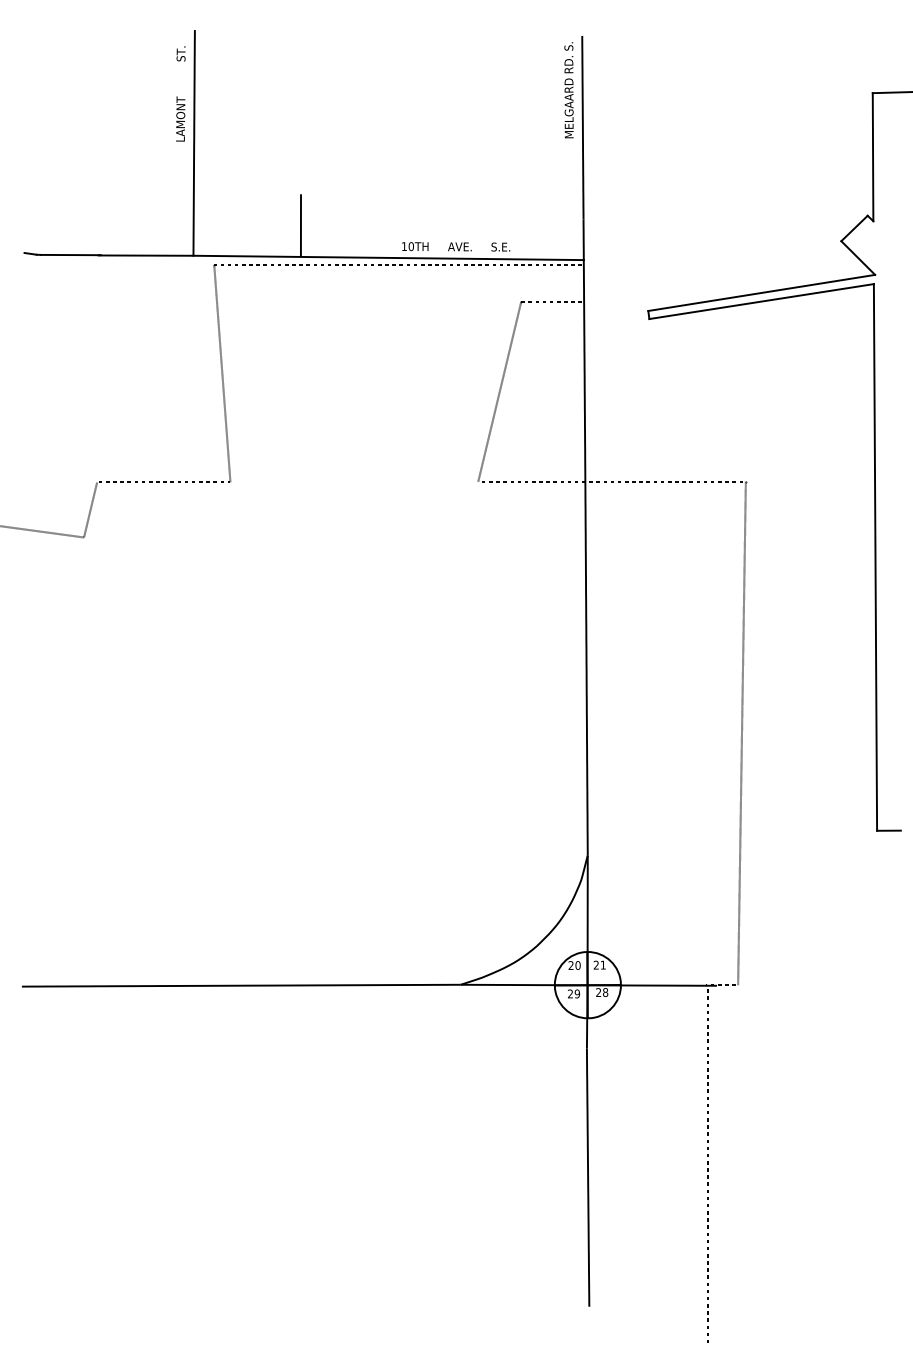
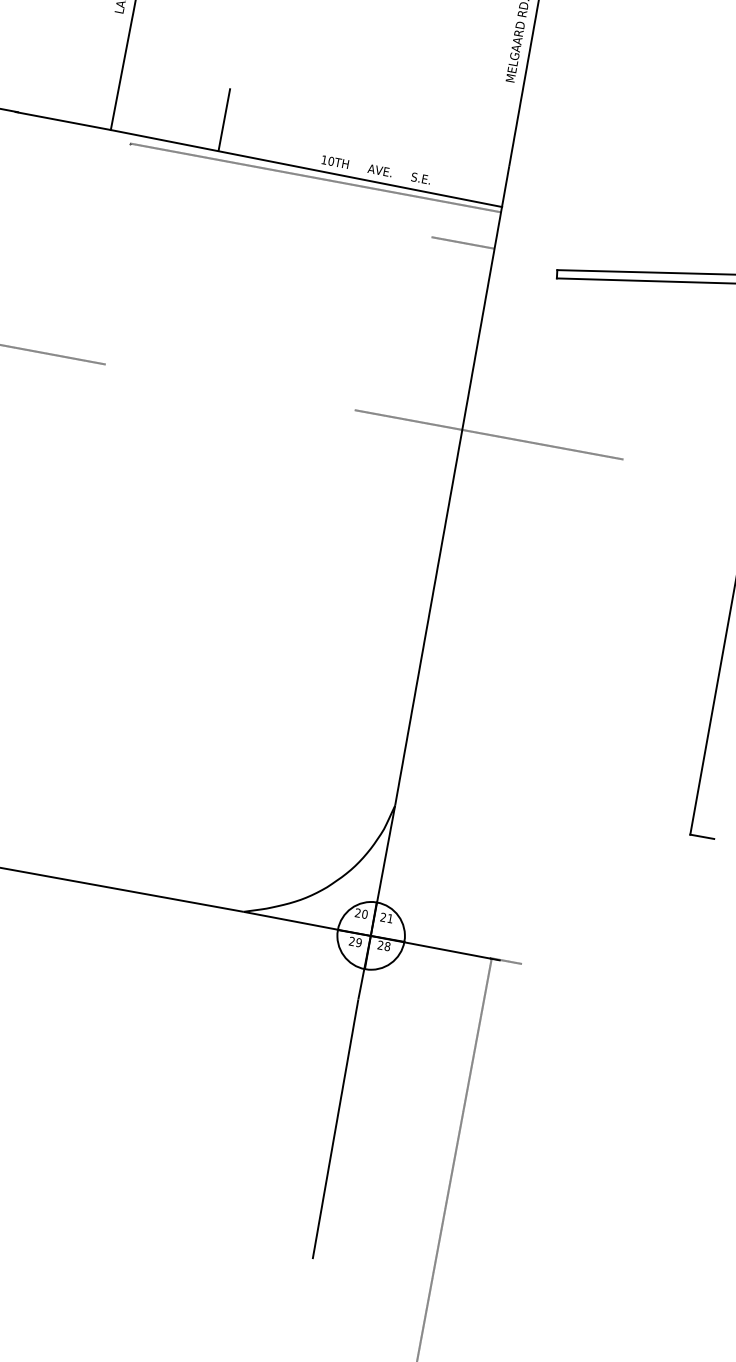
line: (222, 373) -> (118, 253), removed
line: (499, 391) -> (392, 323), removed
line: (741, 733) -> (572, 711), removed

